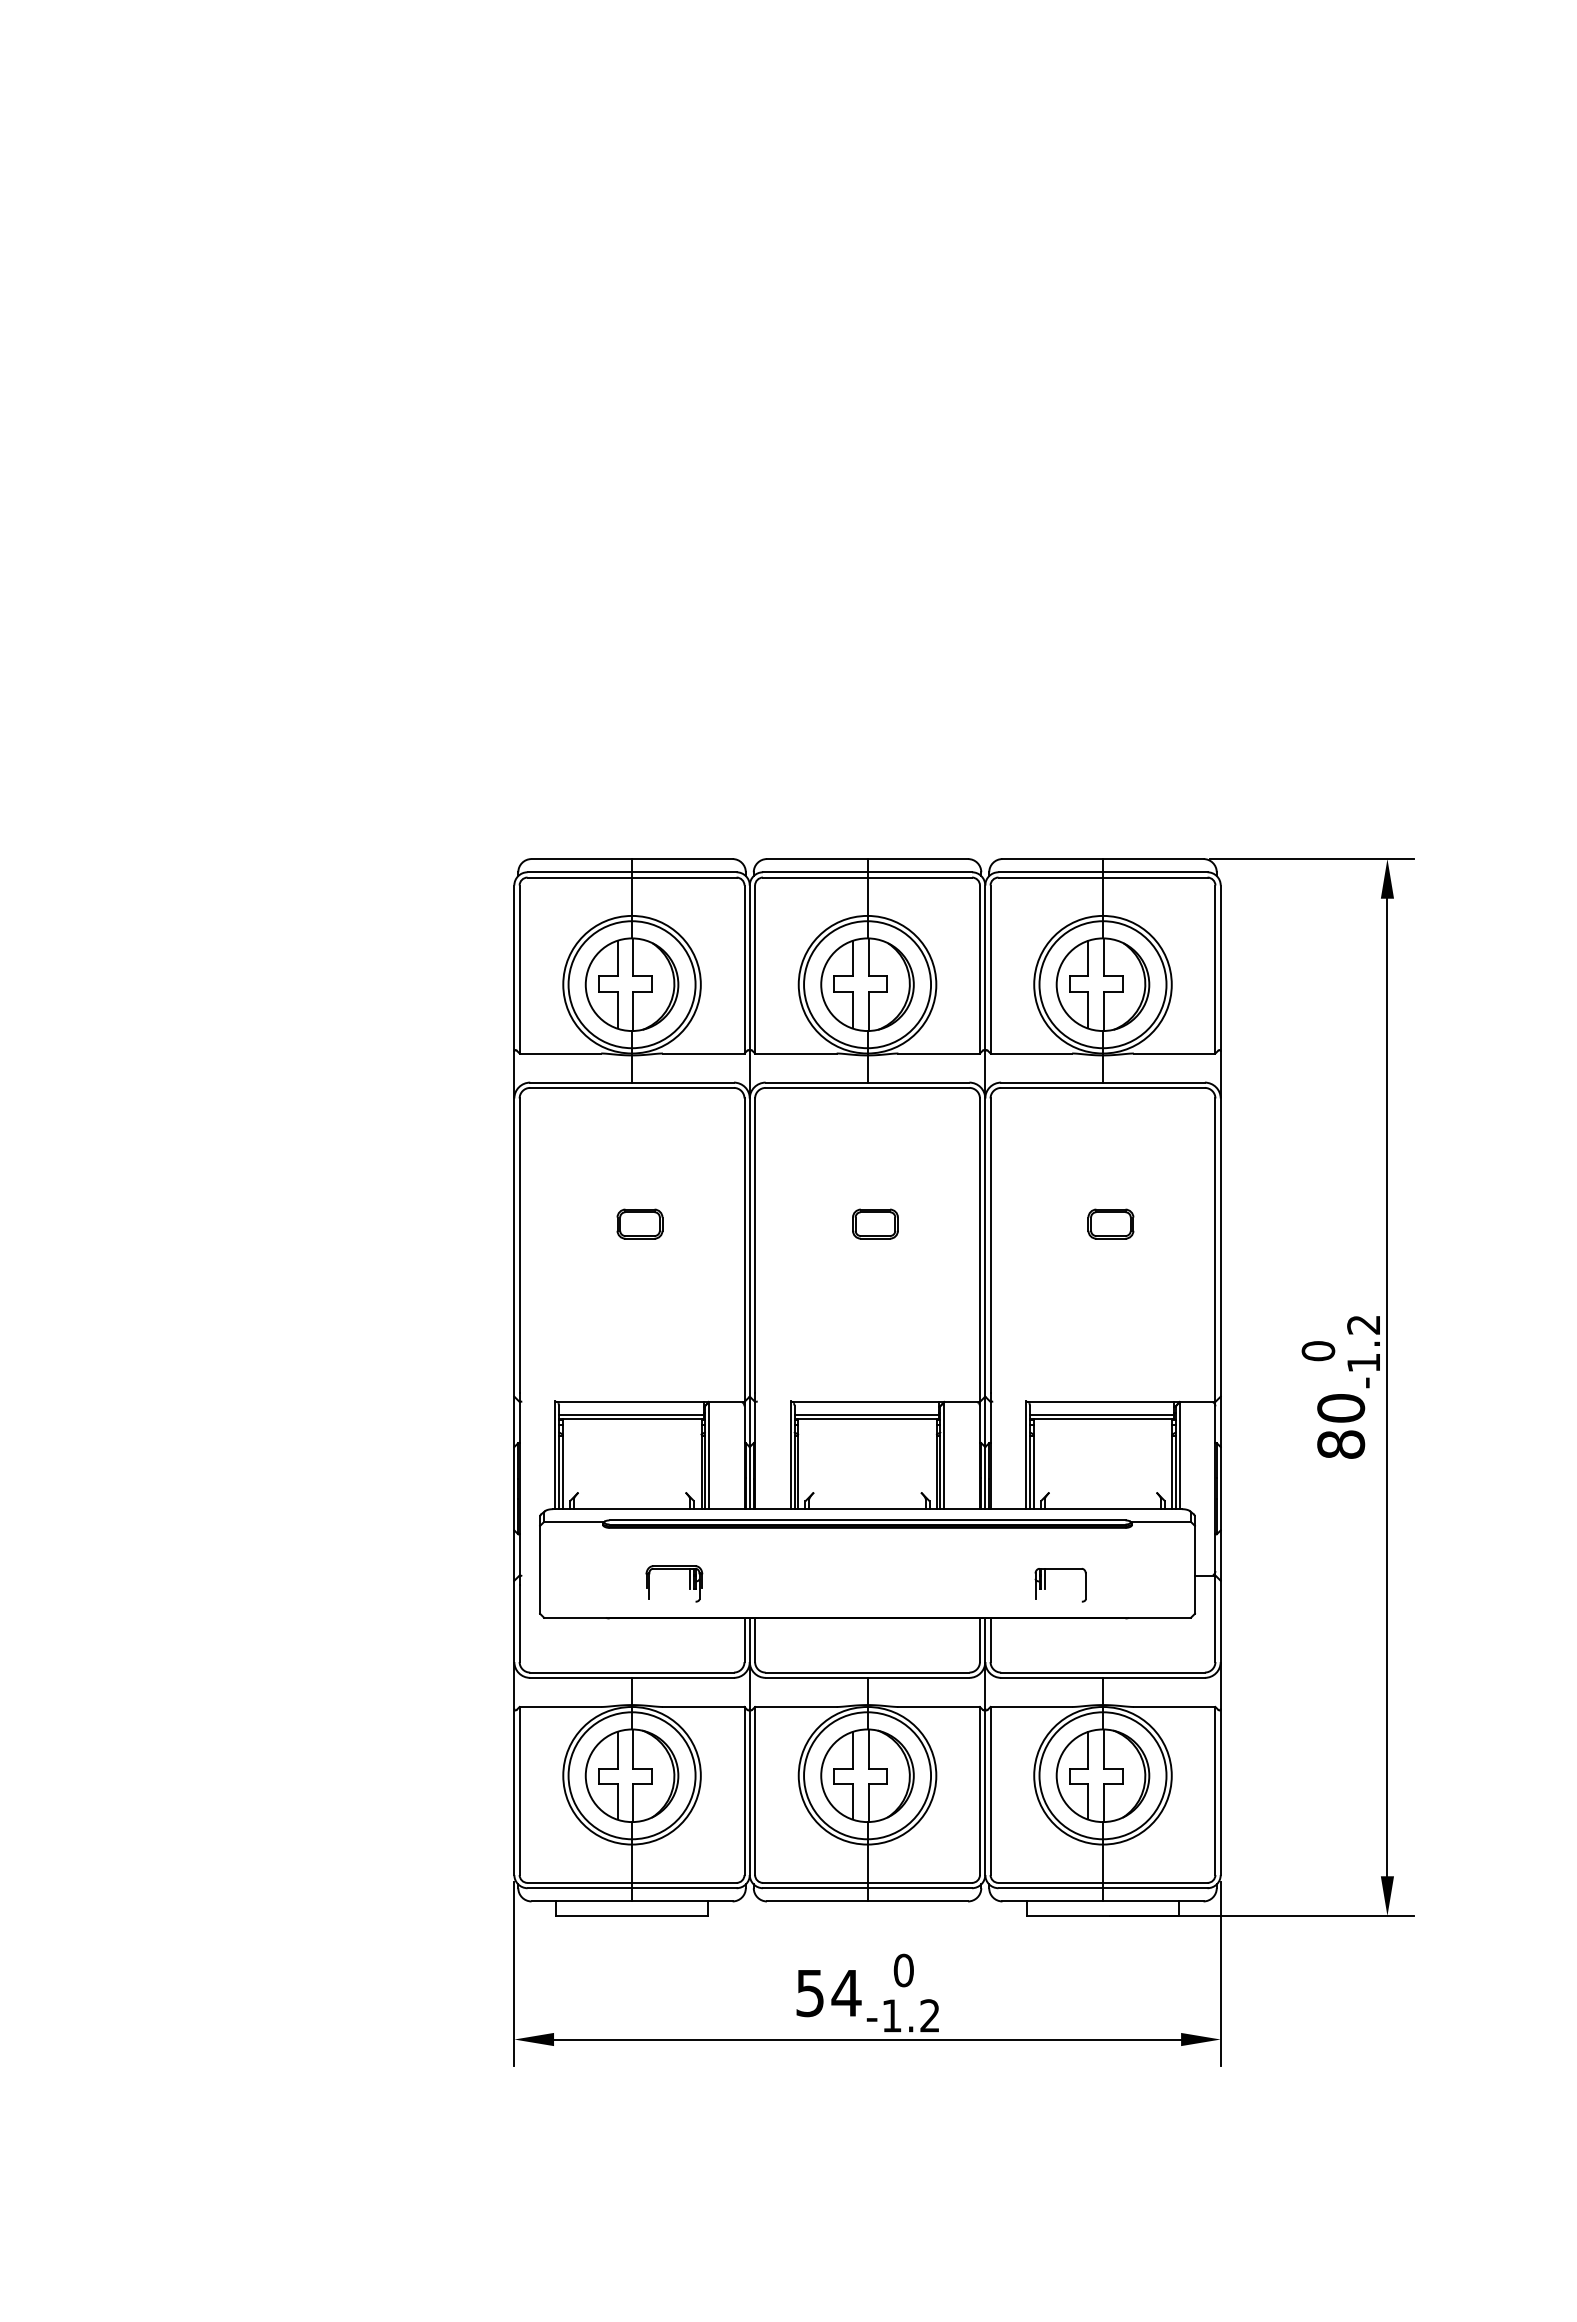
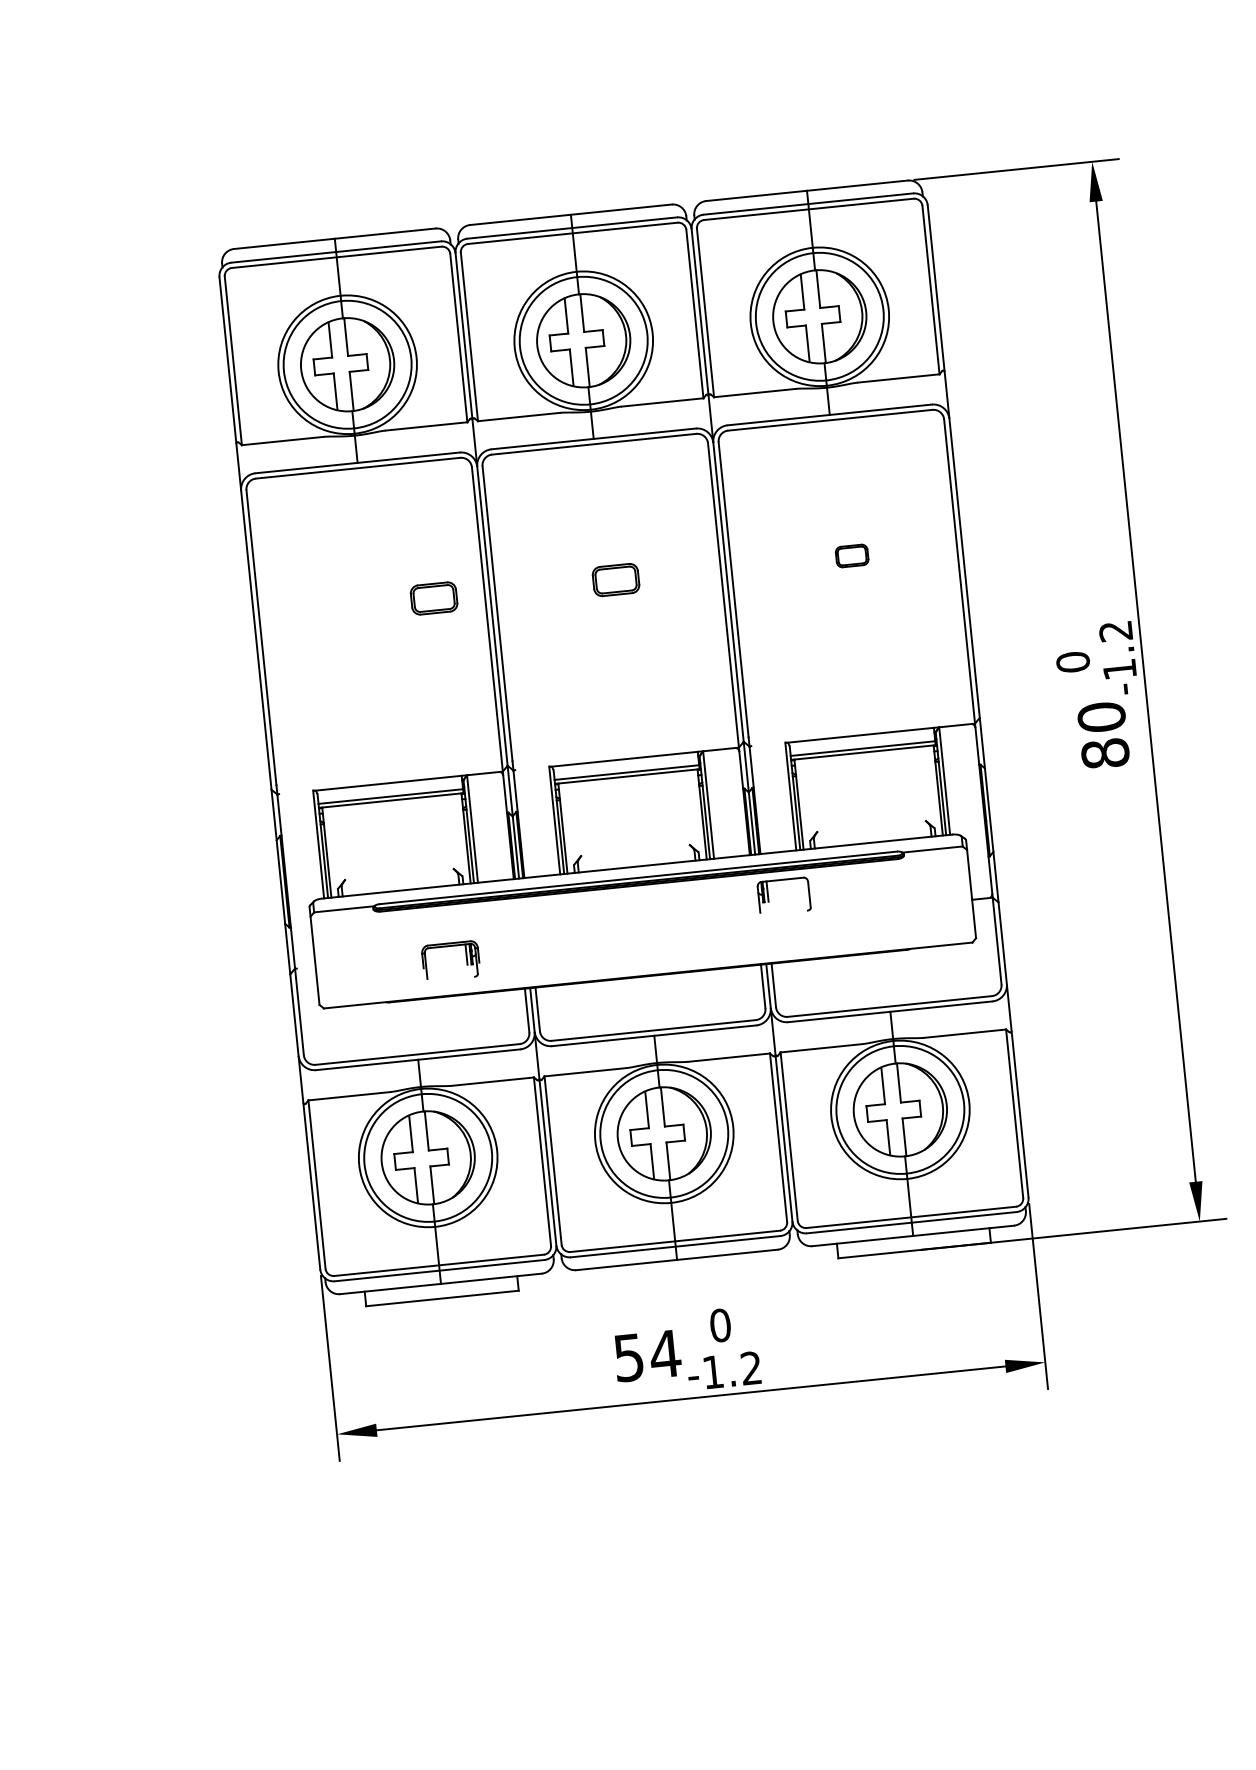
part: (639, 1223) -> (433, 597), moved
part: (1110, 1223) -> (851, 555), size x0.7
part: (1045, 1585) -> (768, 898), moved

